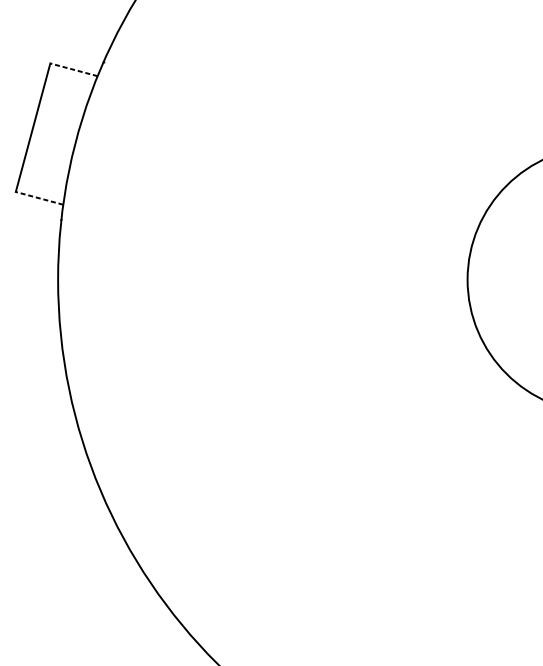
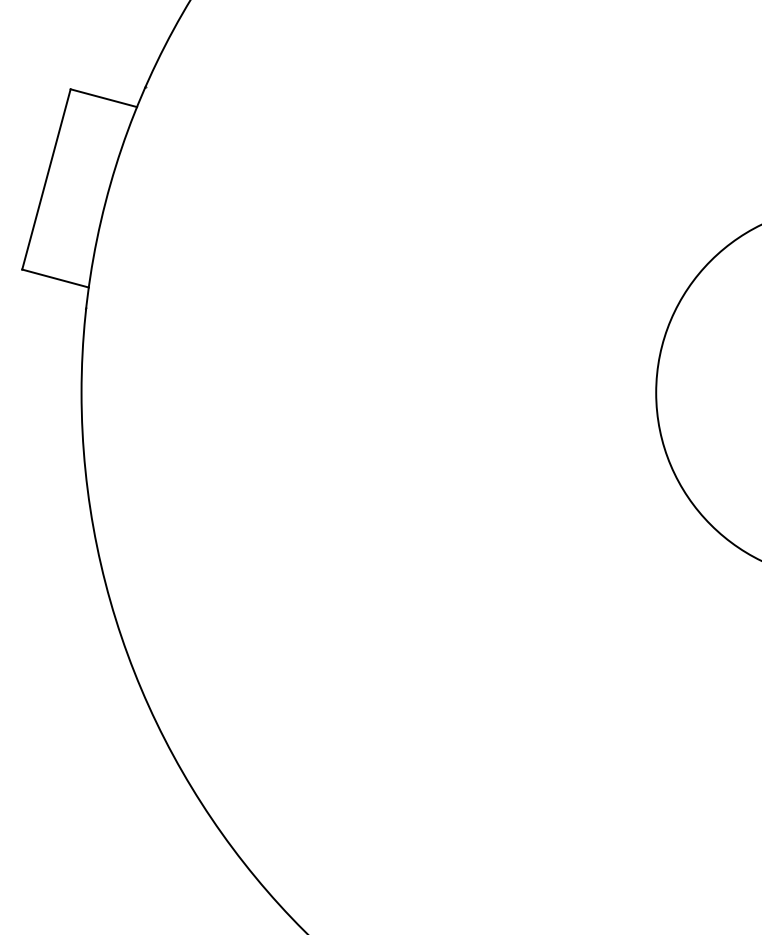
line: (73, 70) -> (103, 98), dashed -> solid
line: (39, 198) -> (55, 278), dashed -> solid

